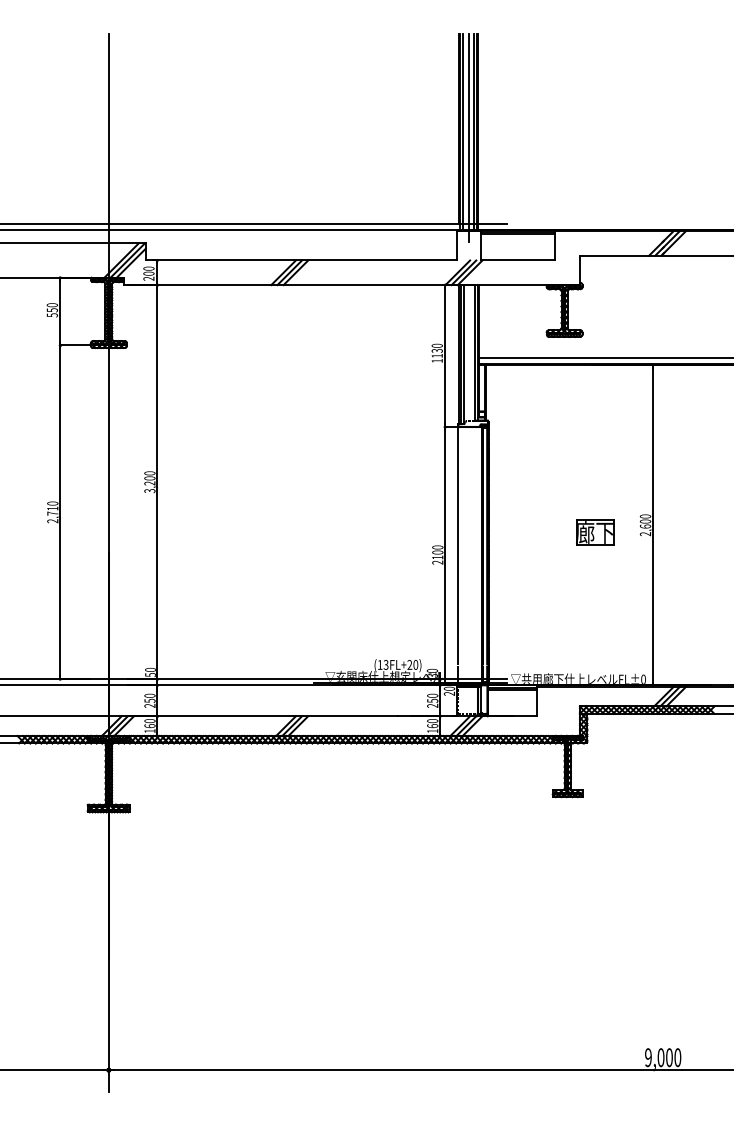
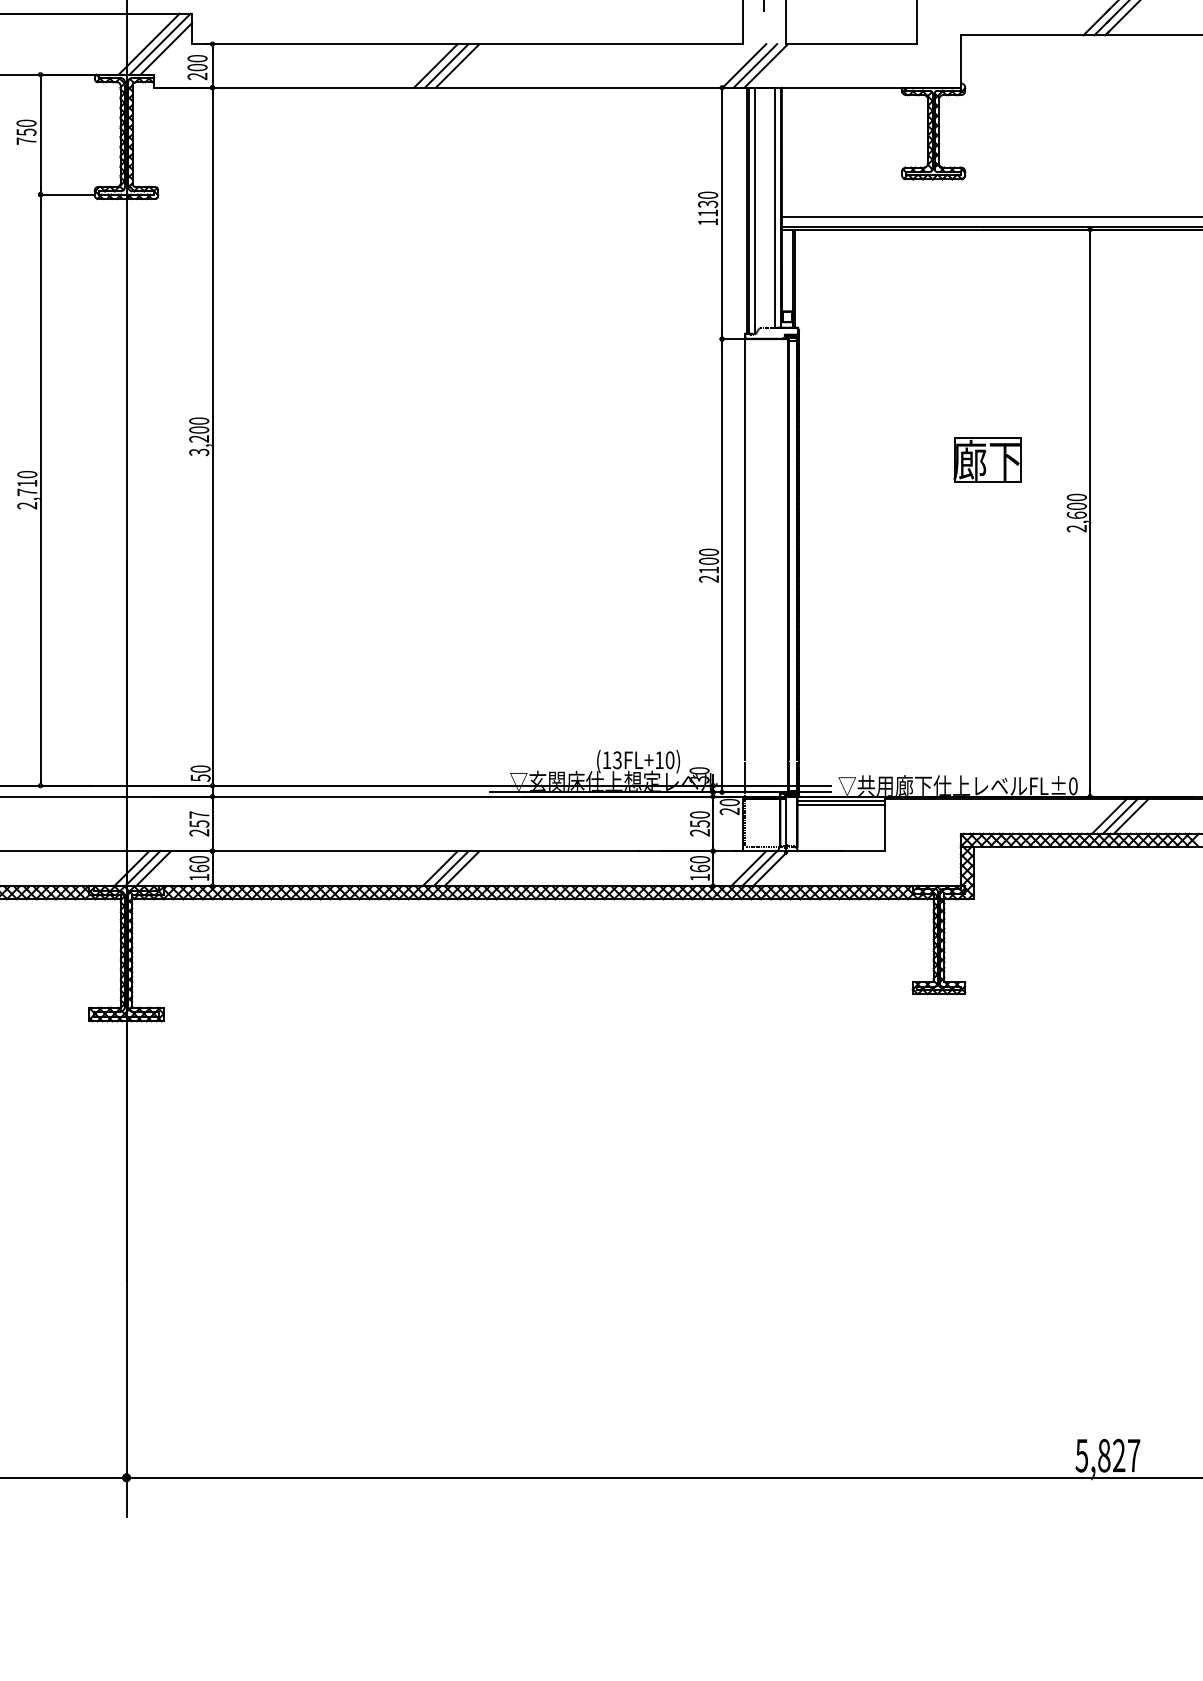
text: (52, 315) -> (26, 141), 550 -> 750
part: (595, 532) -> (988, 460), moved
text: (409, 664) -> (658, 759), (13FL+20) -> (13FL+10)
text: (149, 695) -> (198, 814), 250 -> 257
text: (662, 1057) -> (1106, 1455), 9,000 -> 5,827

